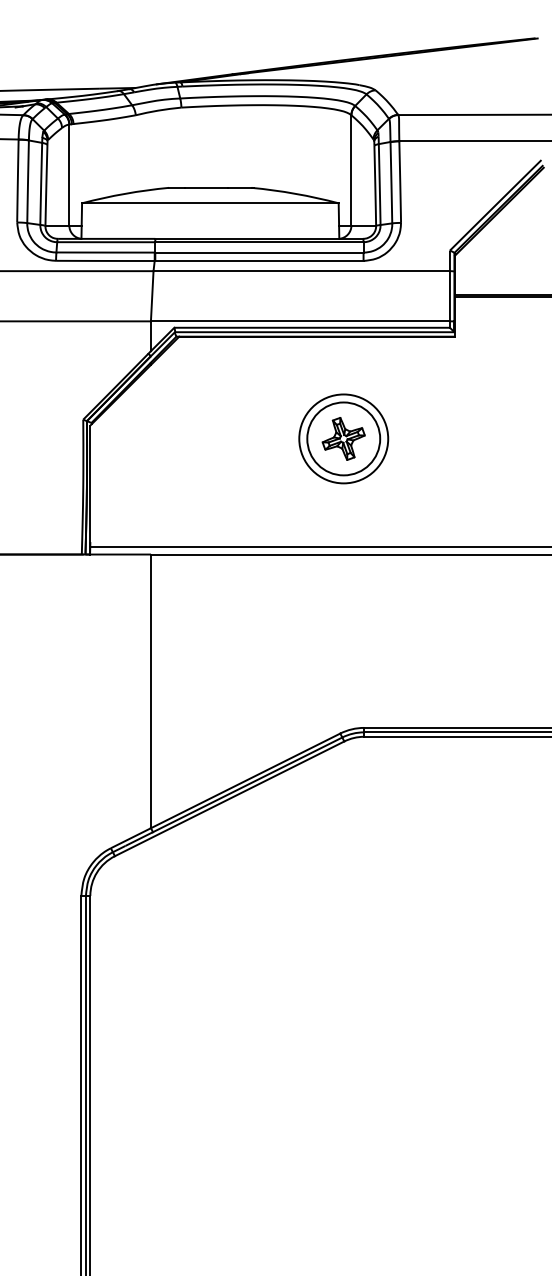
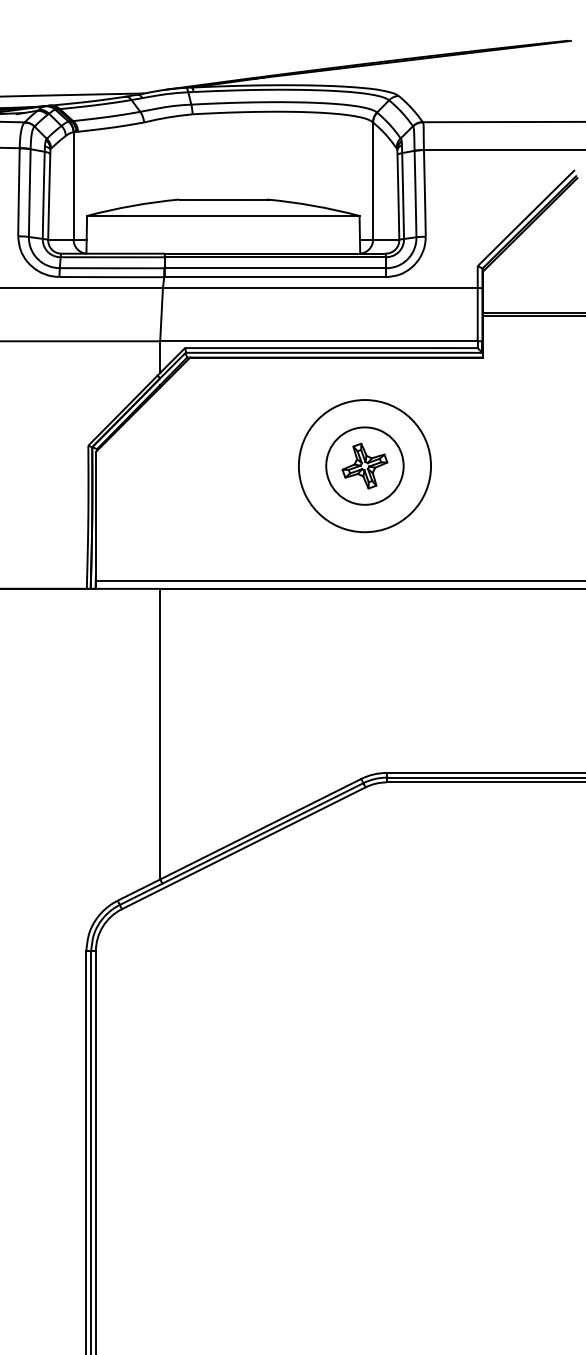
circle: (343, 438) -> (364, 465), size x1.4

